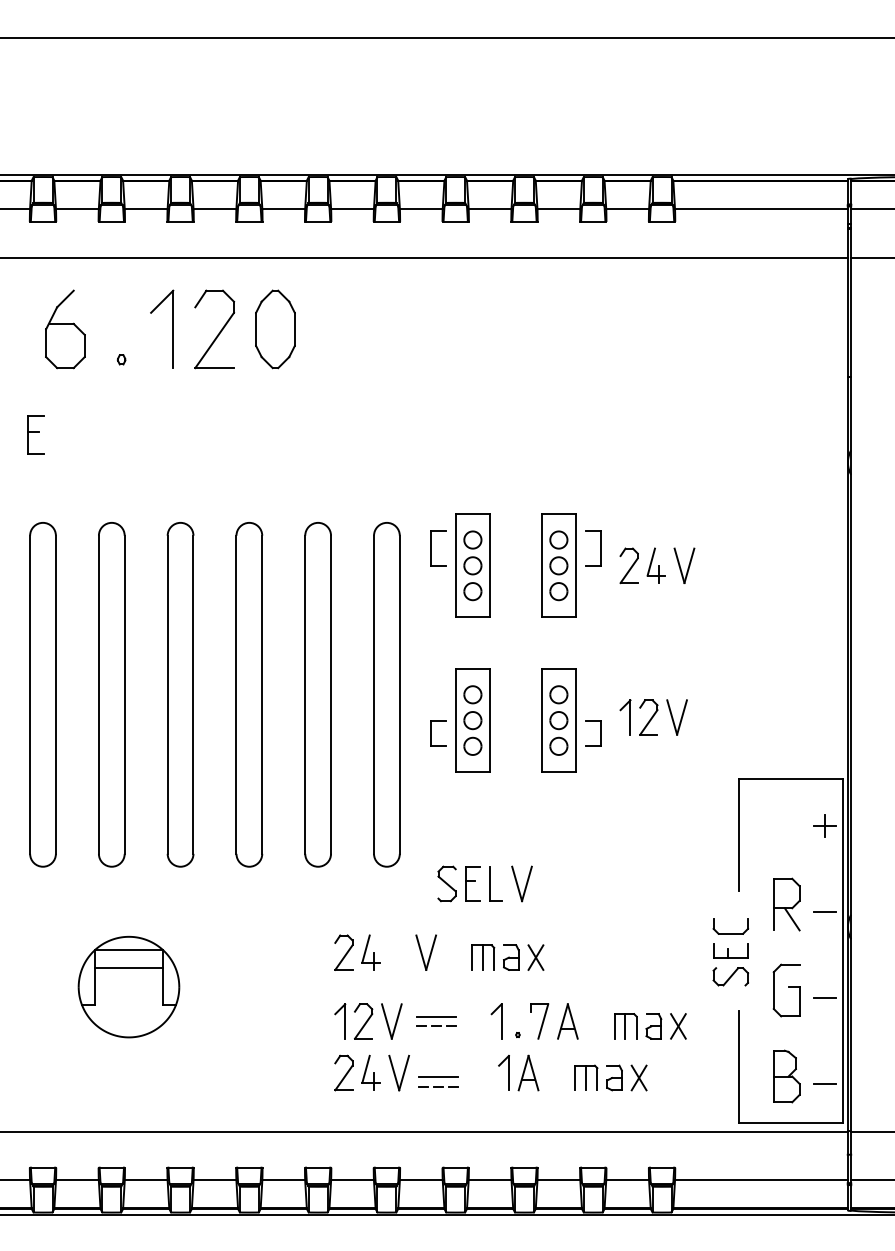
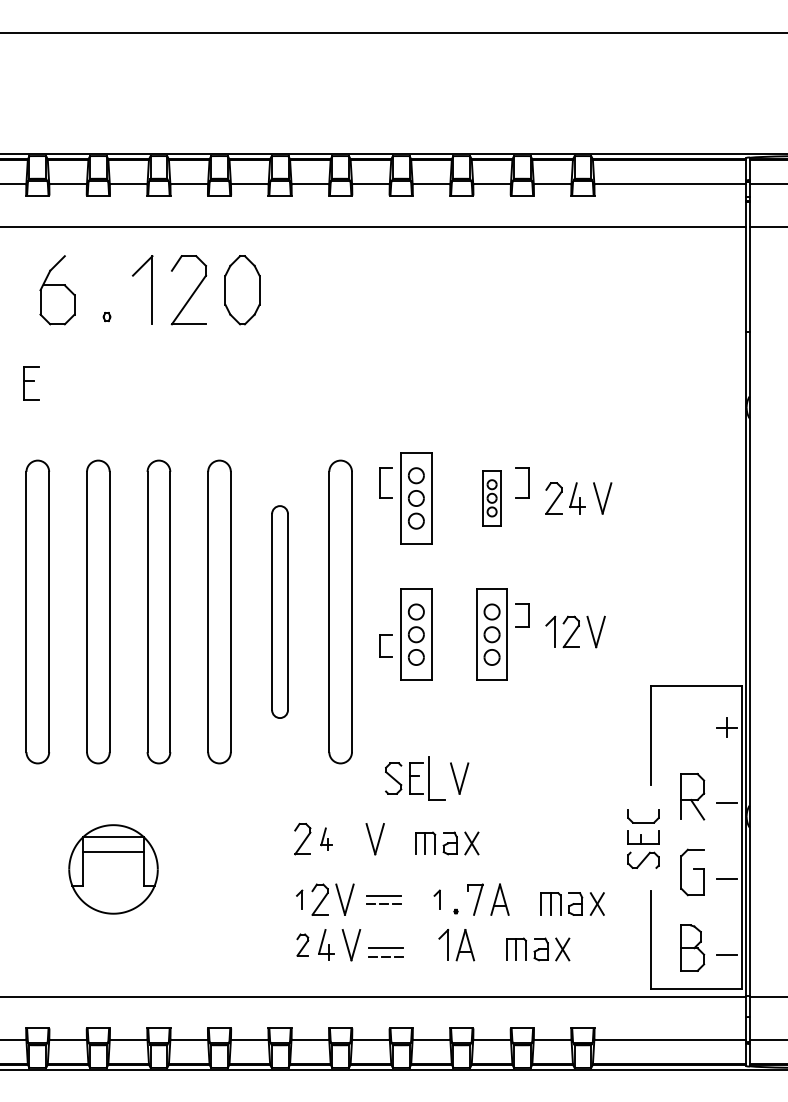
part: (558, 565) -> (491, 498), size x0.6
part: (317, 694) -> (279, 611), size x0.7
part: (600, 733) -> (528, 615), moved
part: (495, 883) -> (436, 778), size x1.4
part: (370, 952) -> (326, 838), size x0.7
part: (340, 1021) -> (299, 899), size x0.6
part: (496, 1021) -> (437, 899), size x0.6
part: (343, 1072) -> (302, 944), size x0.7

